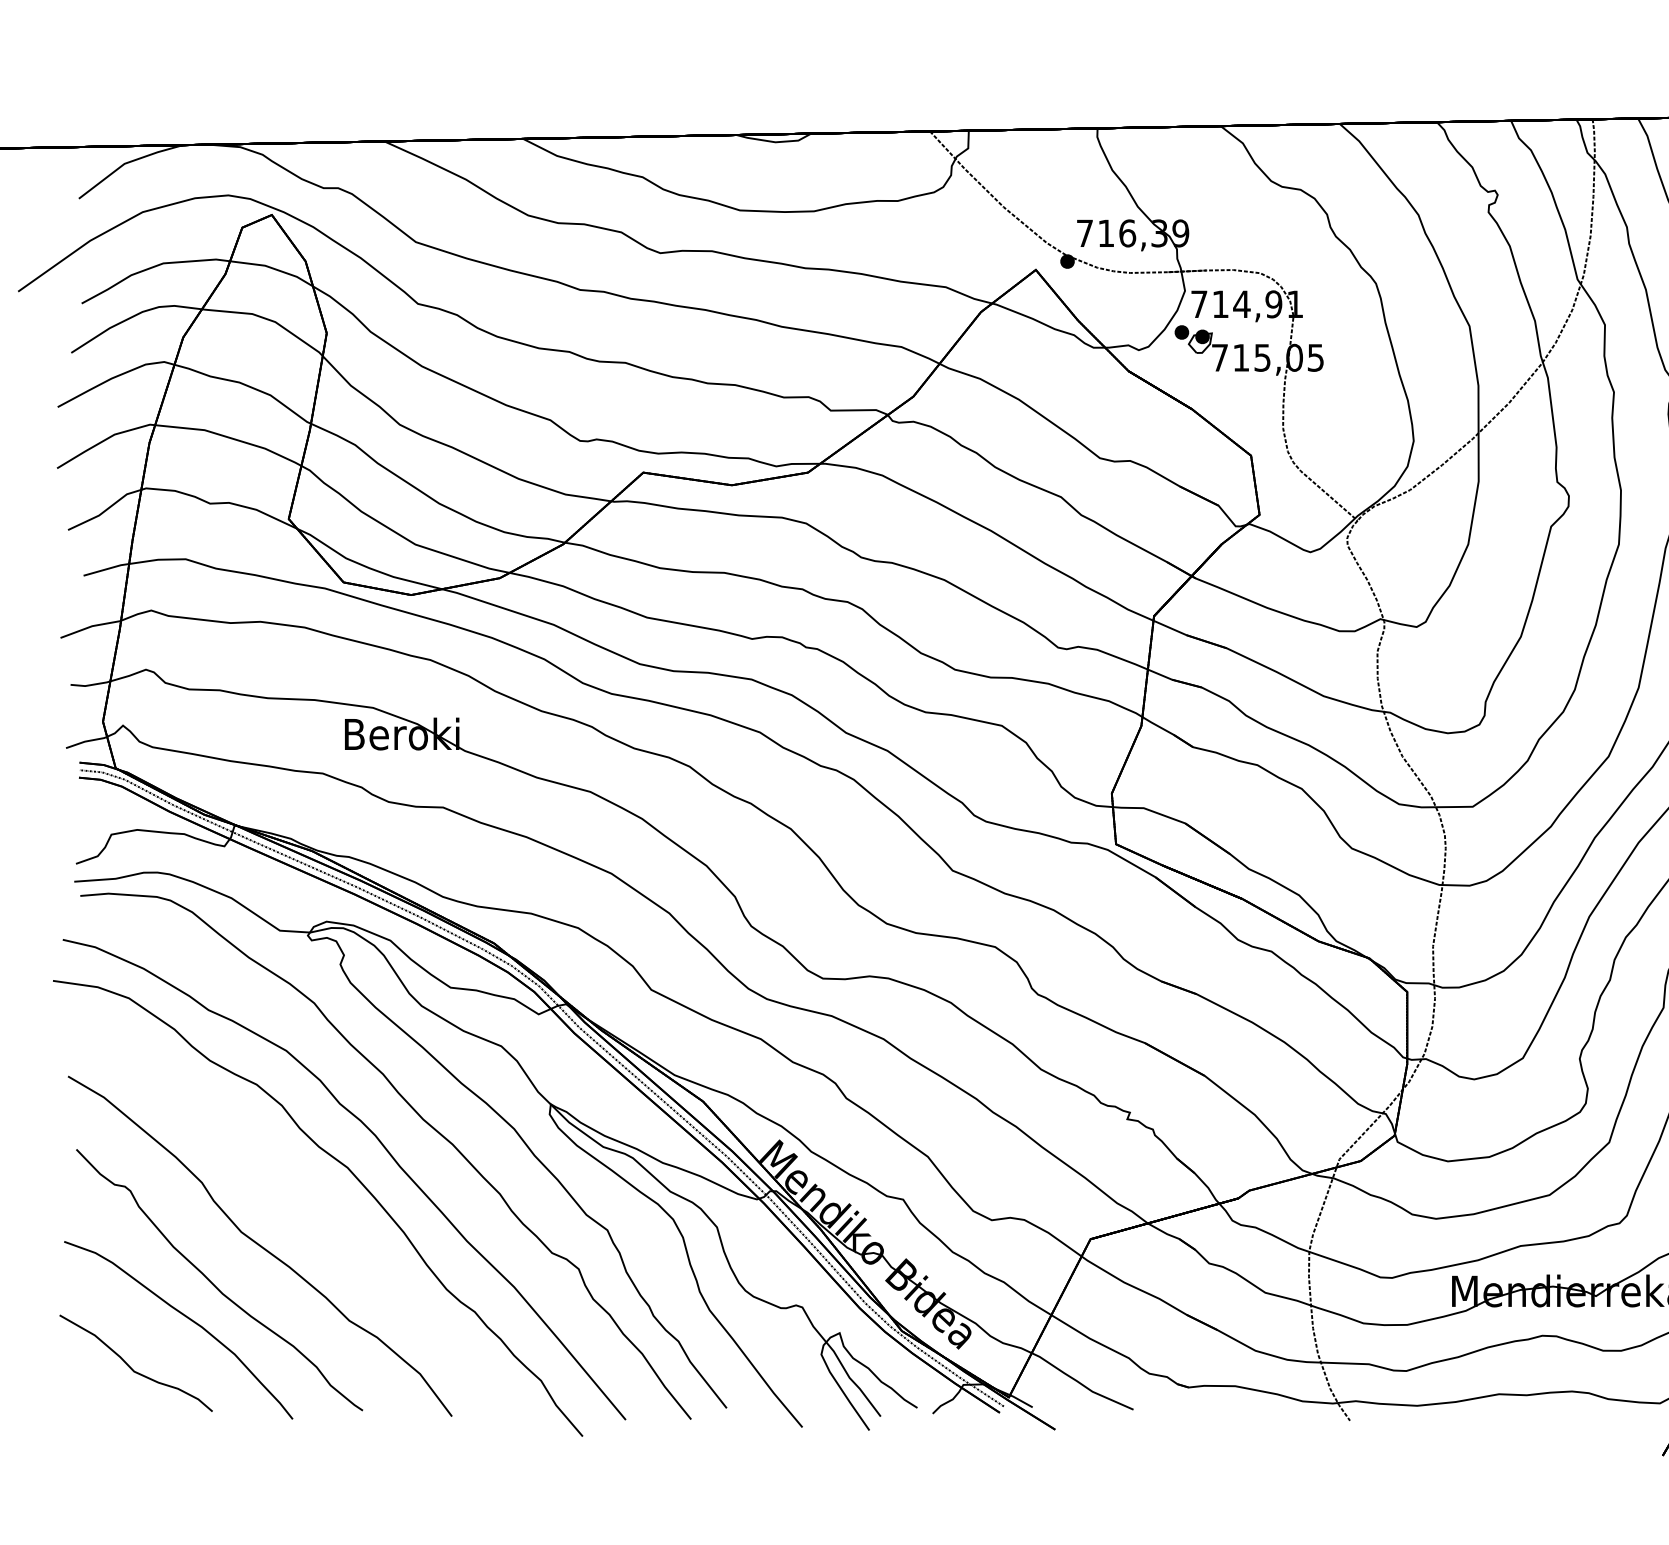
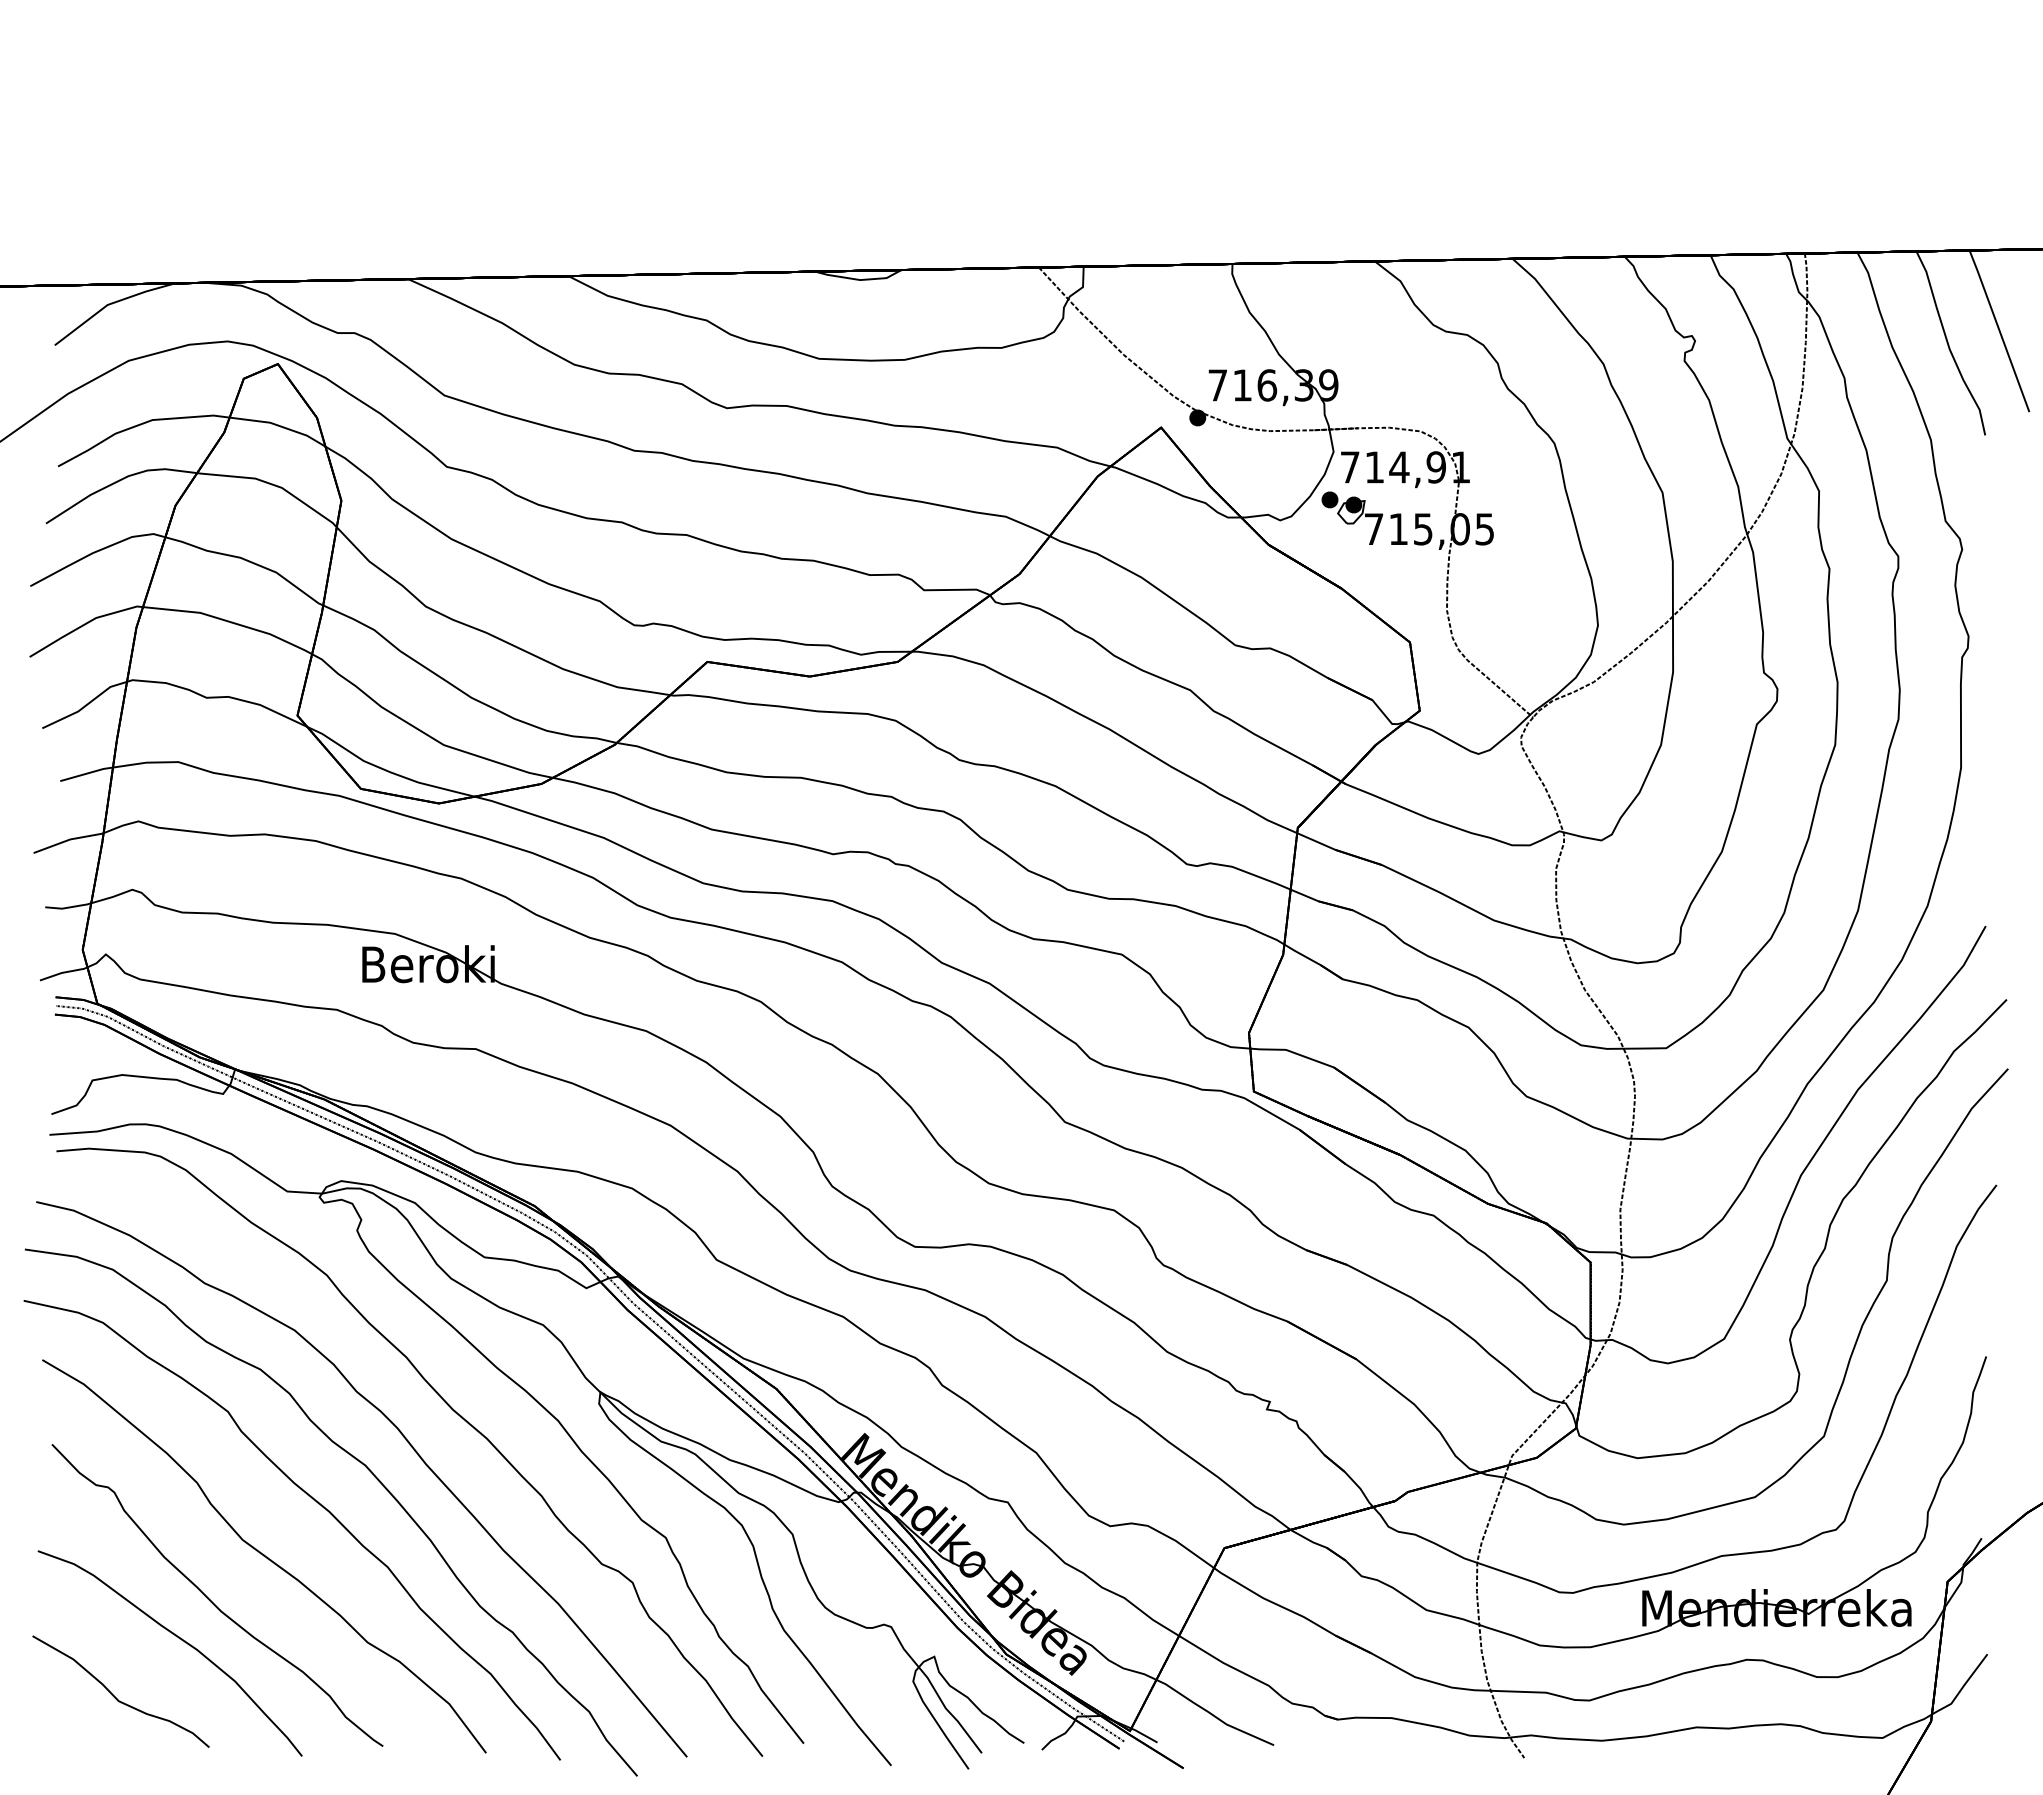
curve: (302, 1197) -> (313, 1500), added

